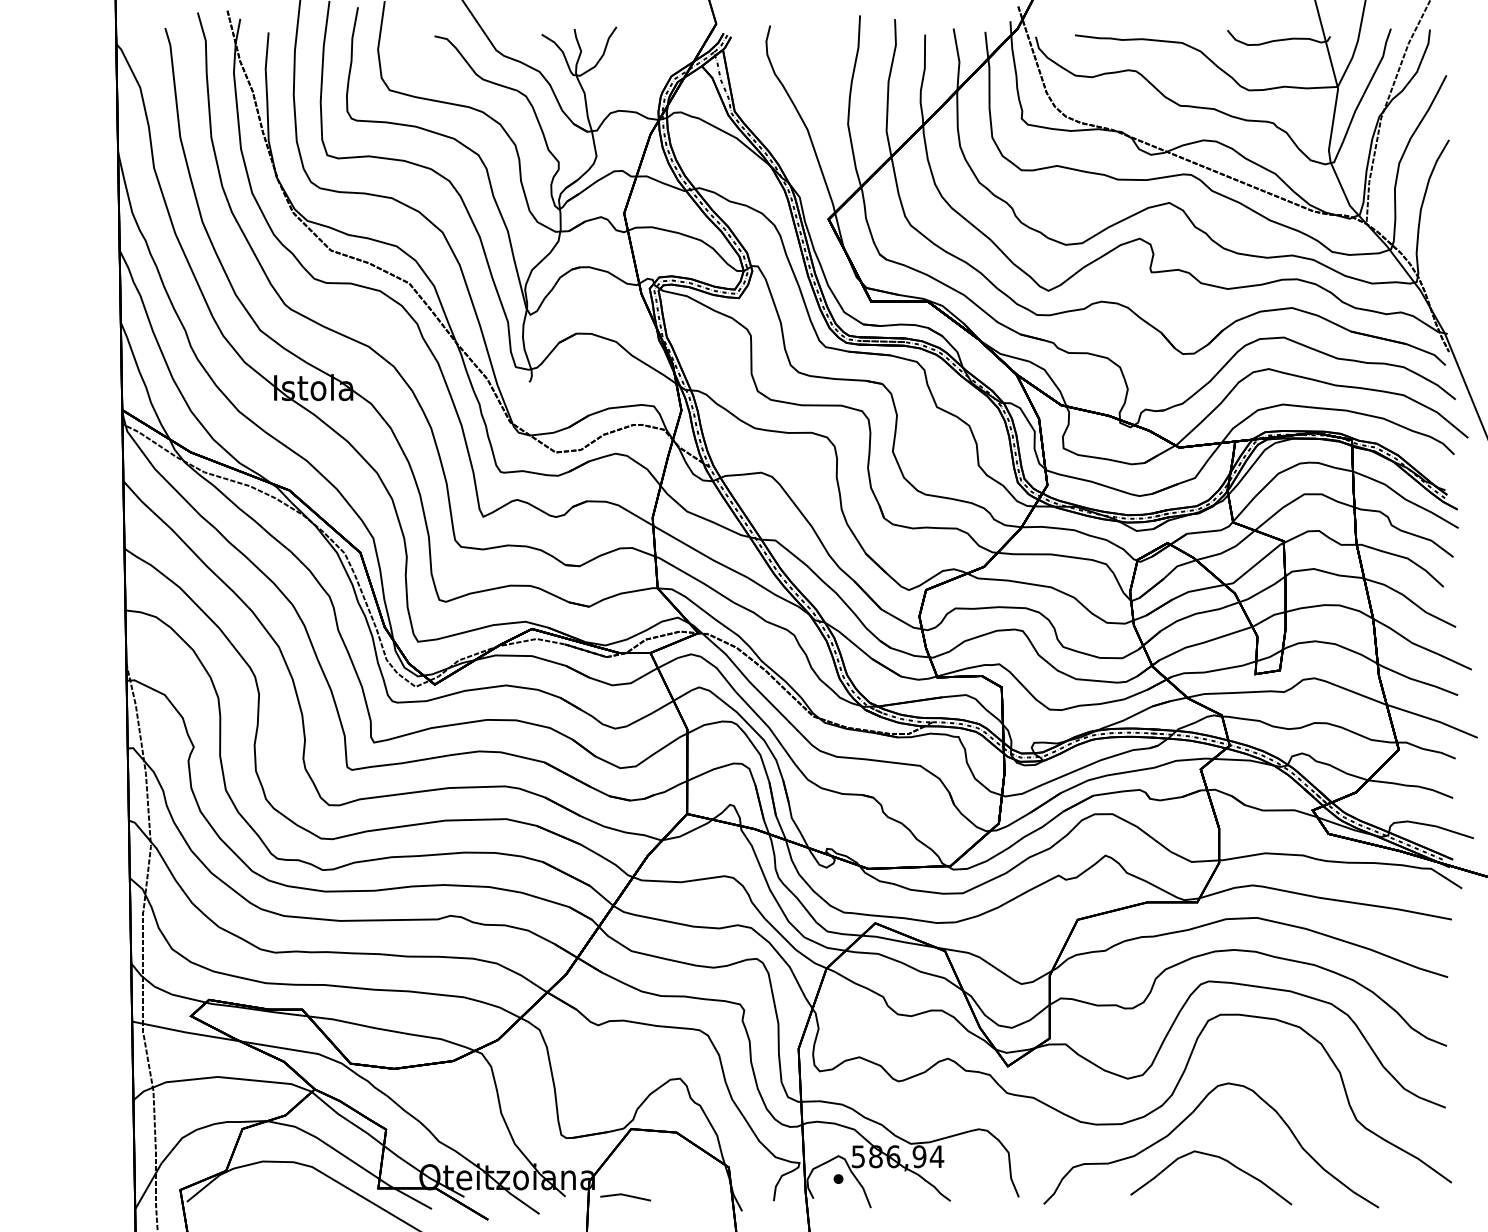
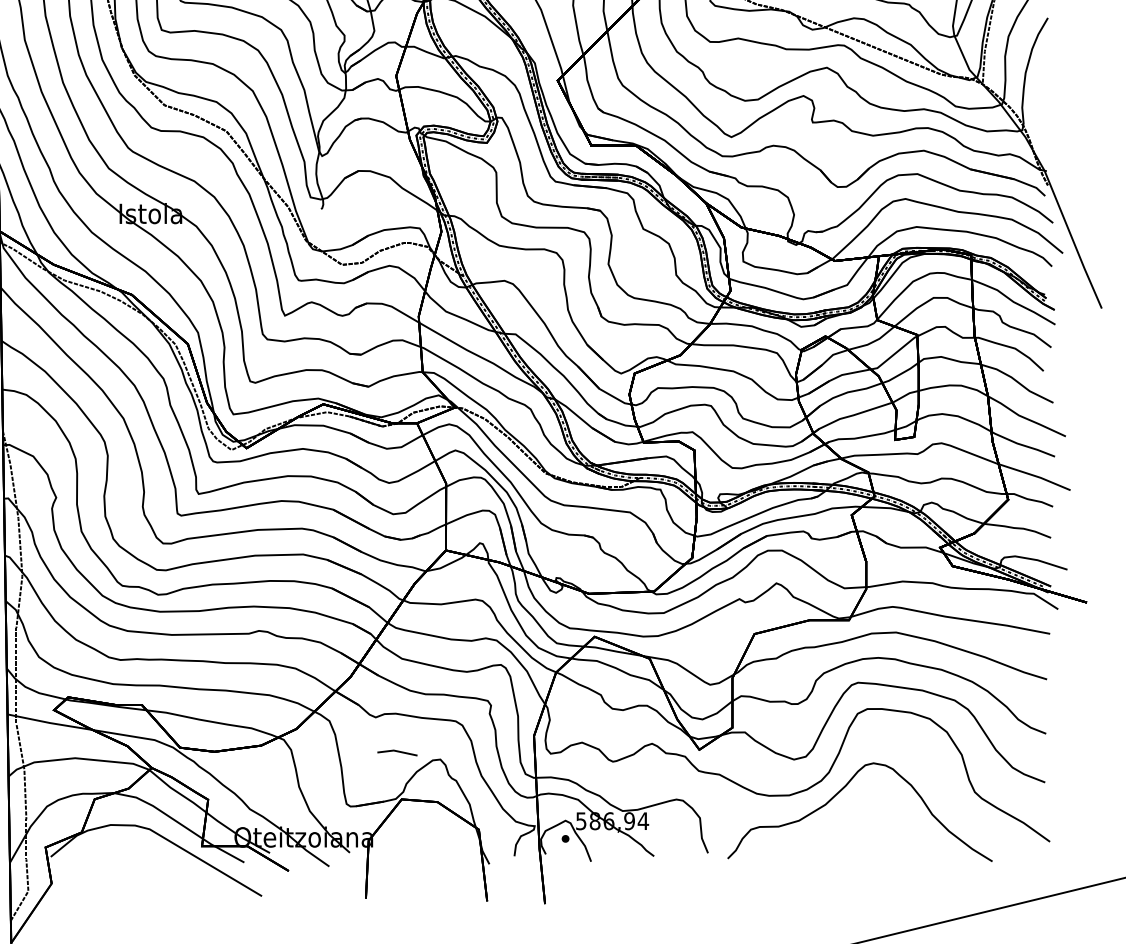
curve: (1215, 1157) -> (863, 821), removed
line: (625, 1196) -> (397, 752), moved

